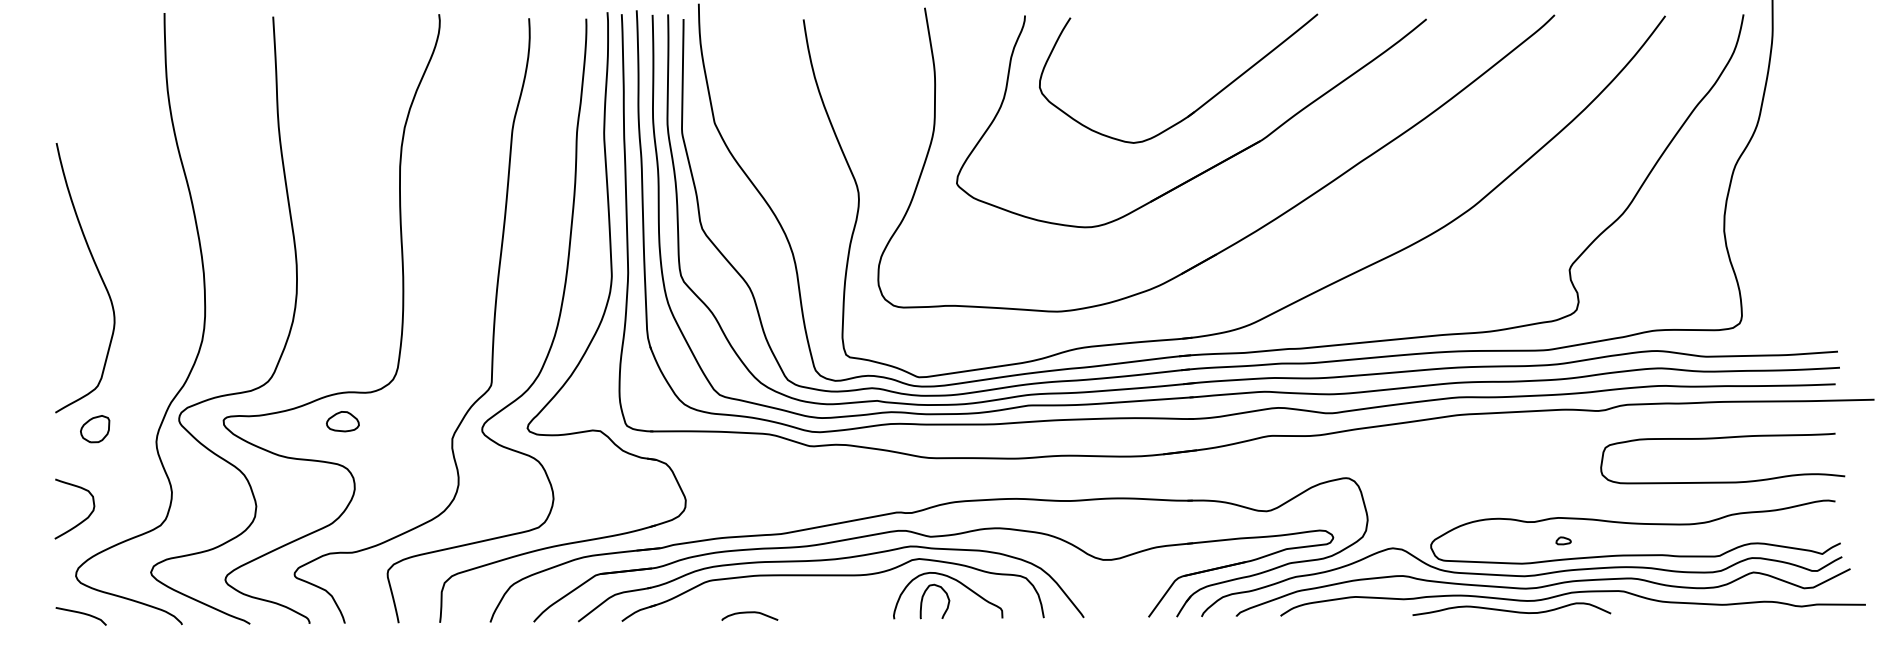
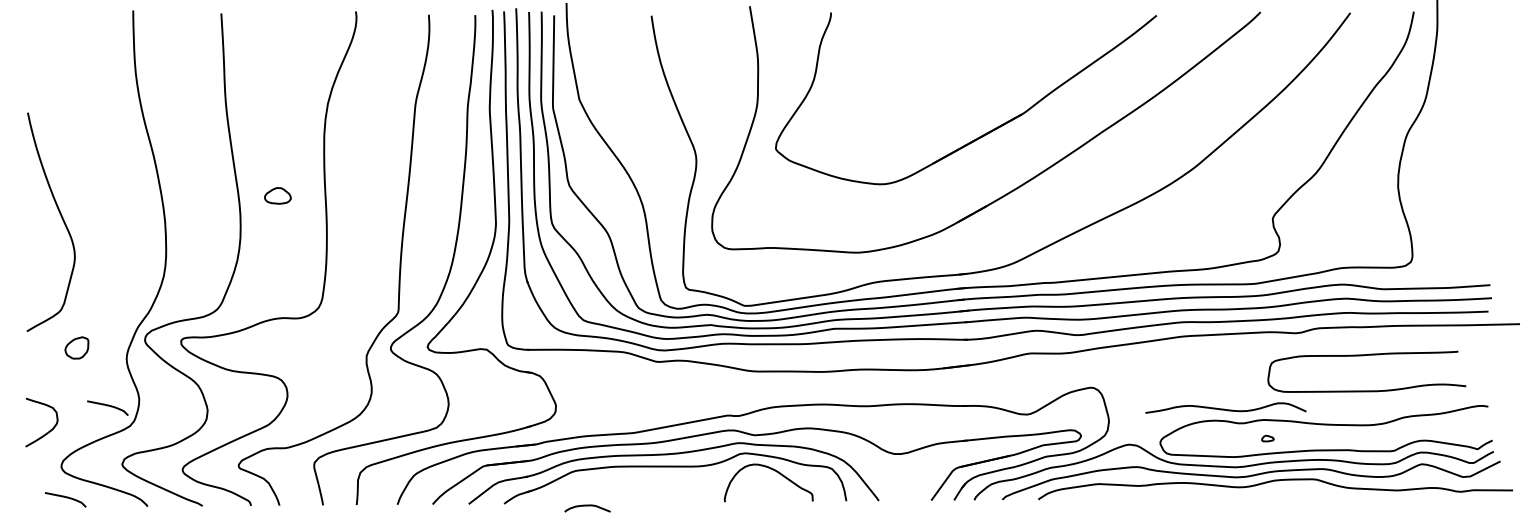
part: (1199, 106) -> (972, 86), removed
curve: (97, 271) -> (61, 216), moved
part: (342, 421) -> (277, 195), moved
curve: (1716, 439) -> (1361, 356), moved
curve: (134, 501) -> (108, 406), added
curve: (83, 519) -> (48, 430), moved
curve: (923, 598) -> (748, 485), removed
curve: (1511, 610) -> (1225, 409), moved
curve: (749, 613) -> (587, 506), moved

